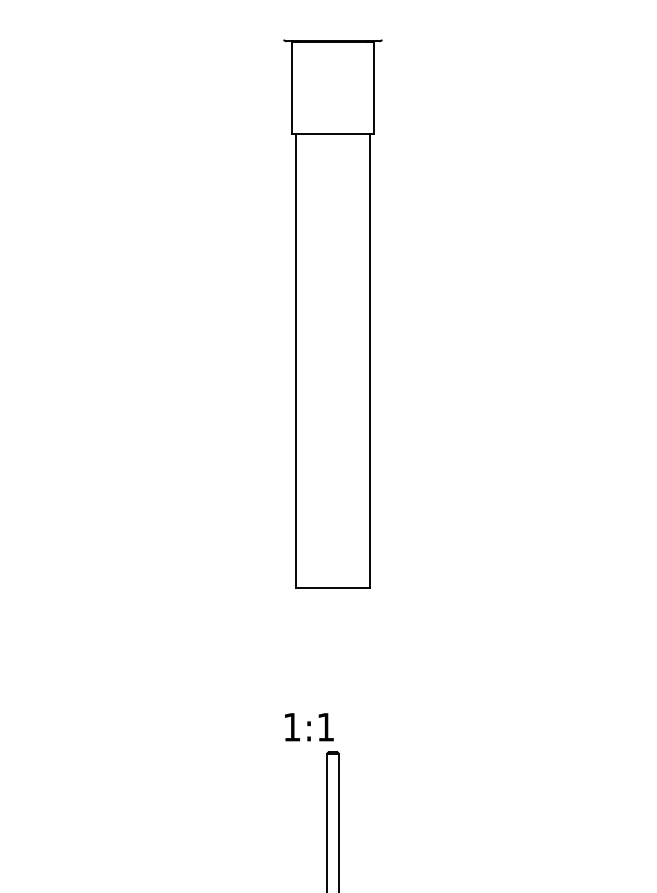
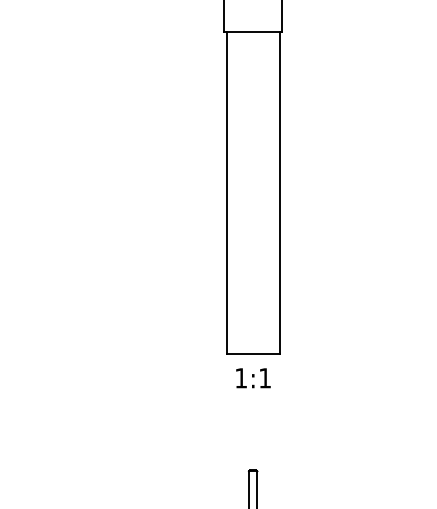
text: (309, 727) -> (253, 378), moved

